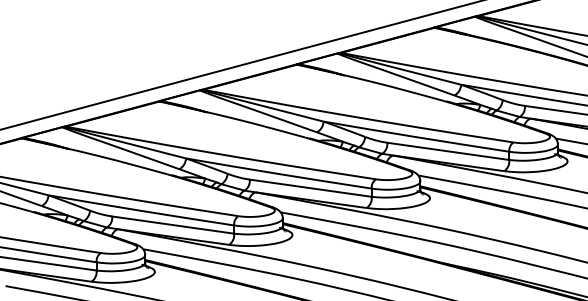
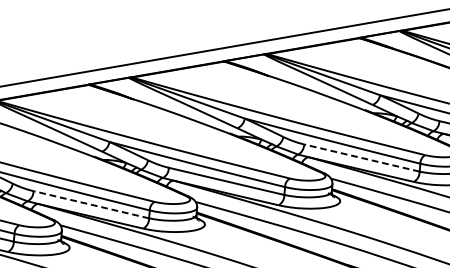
line: (448, 151) -> (362, 158), solid -> dashed
line: (173, 225) -> (91, 205), solid -> dashed

